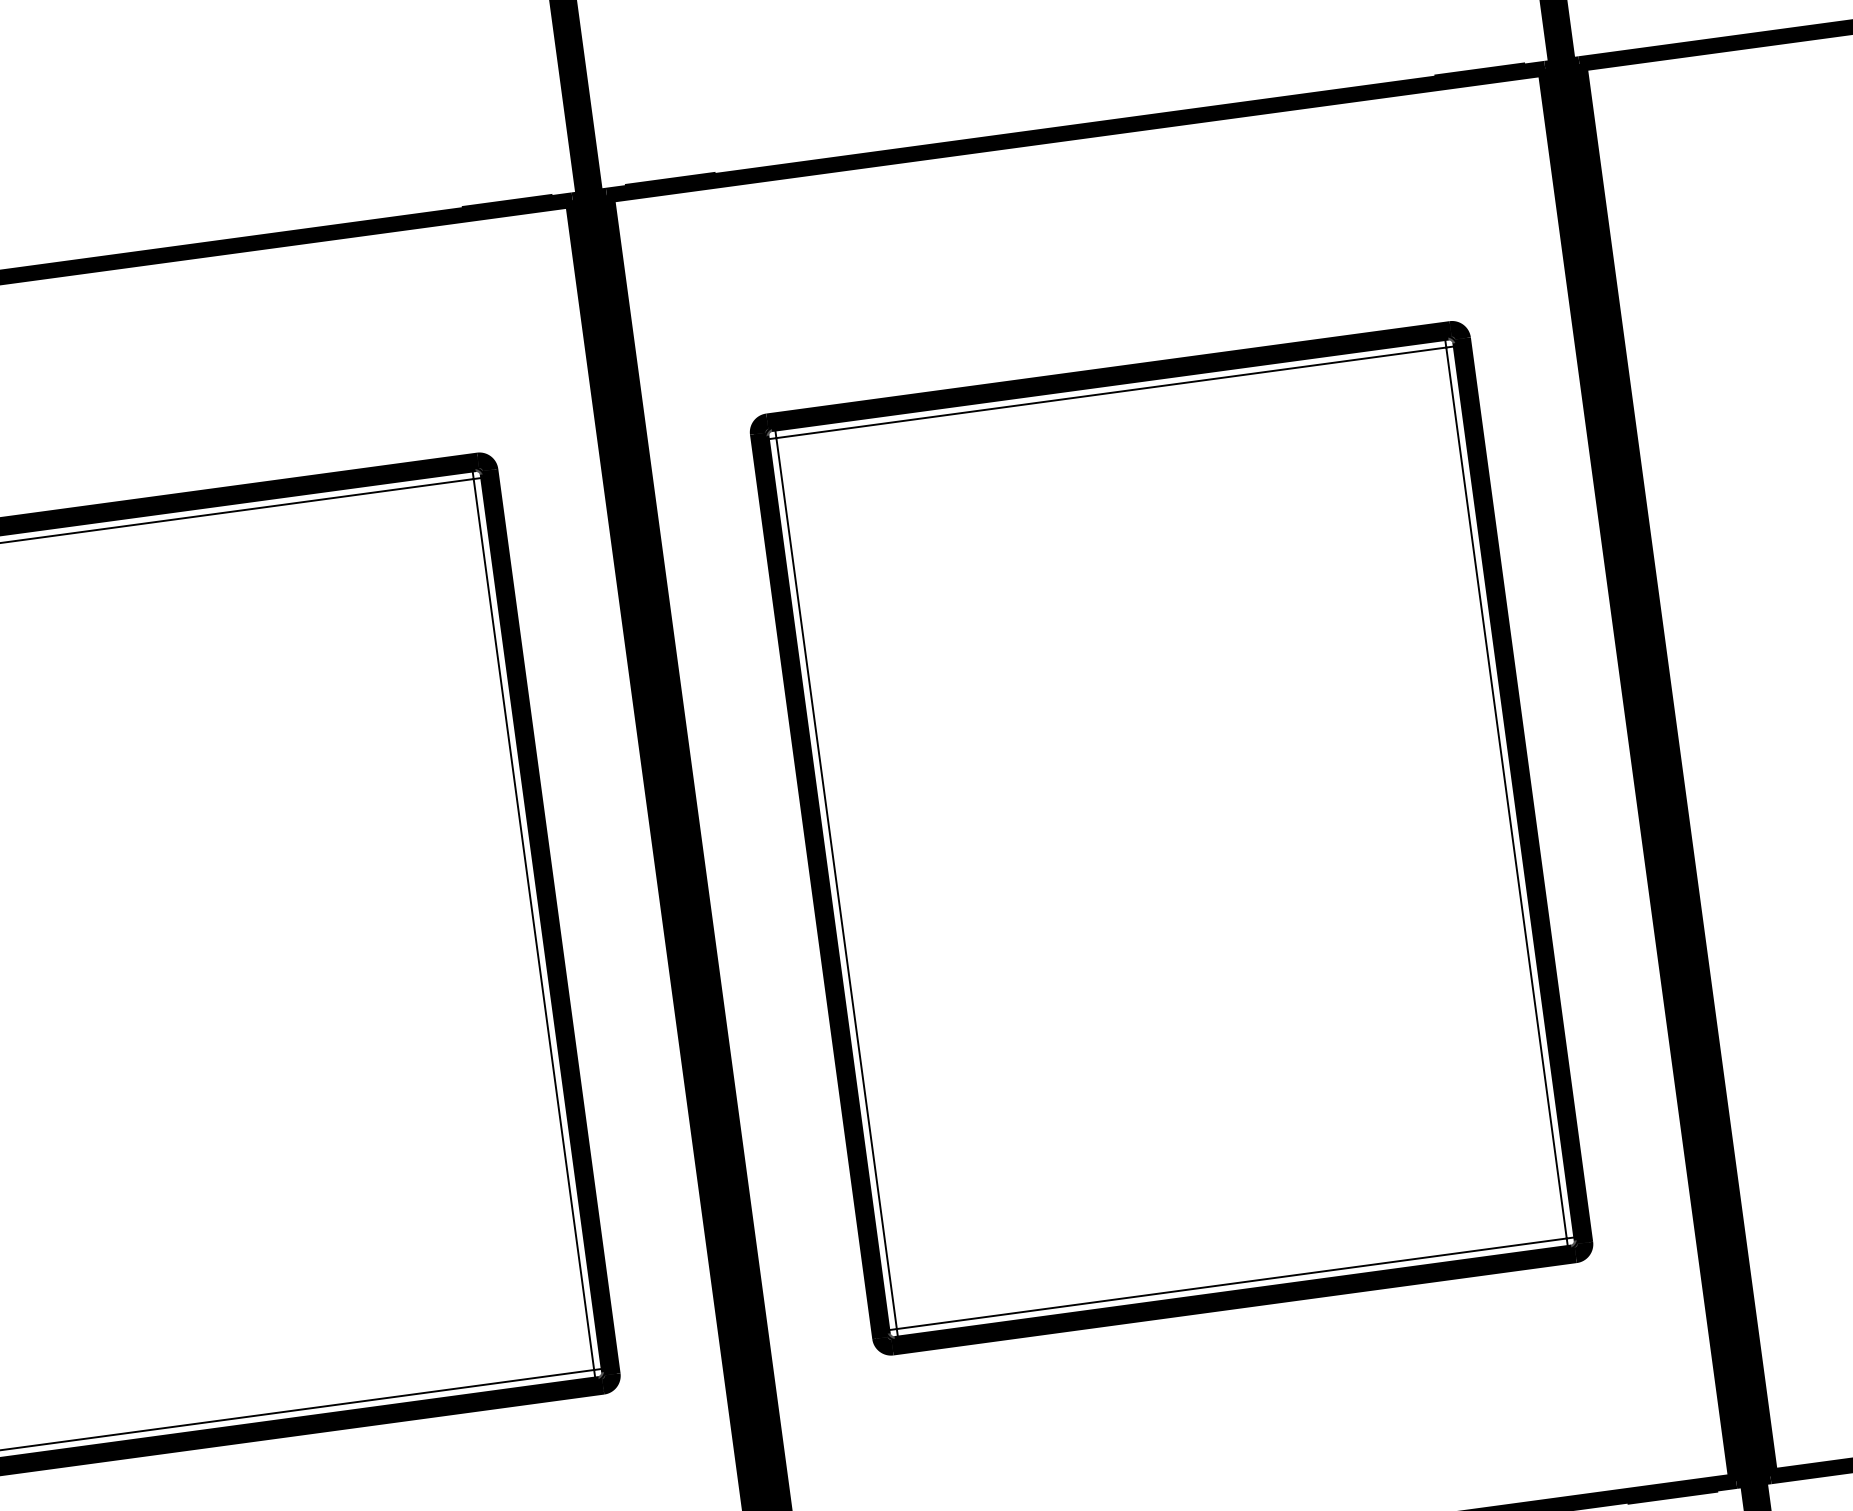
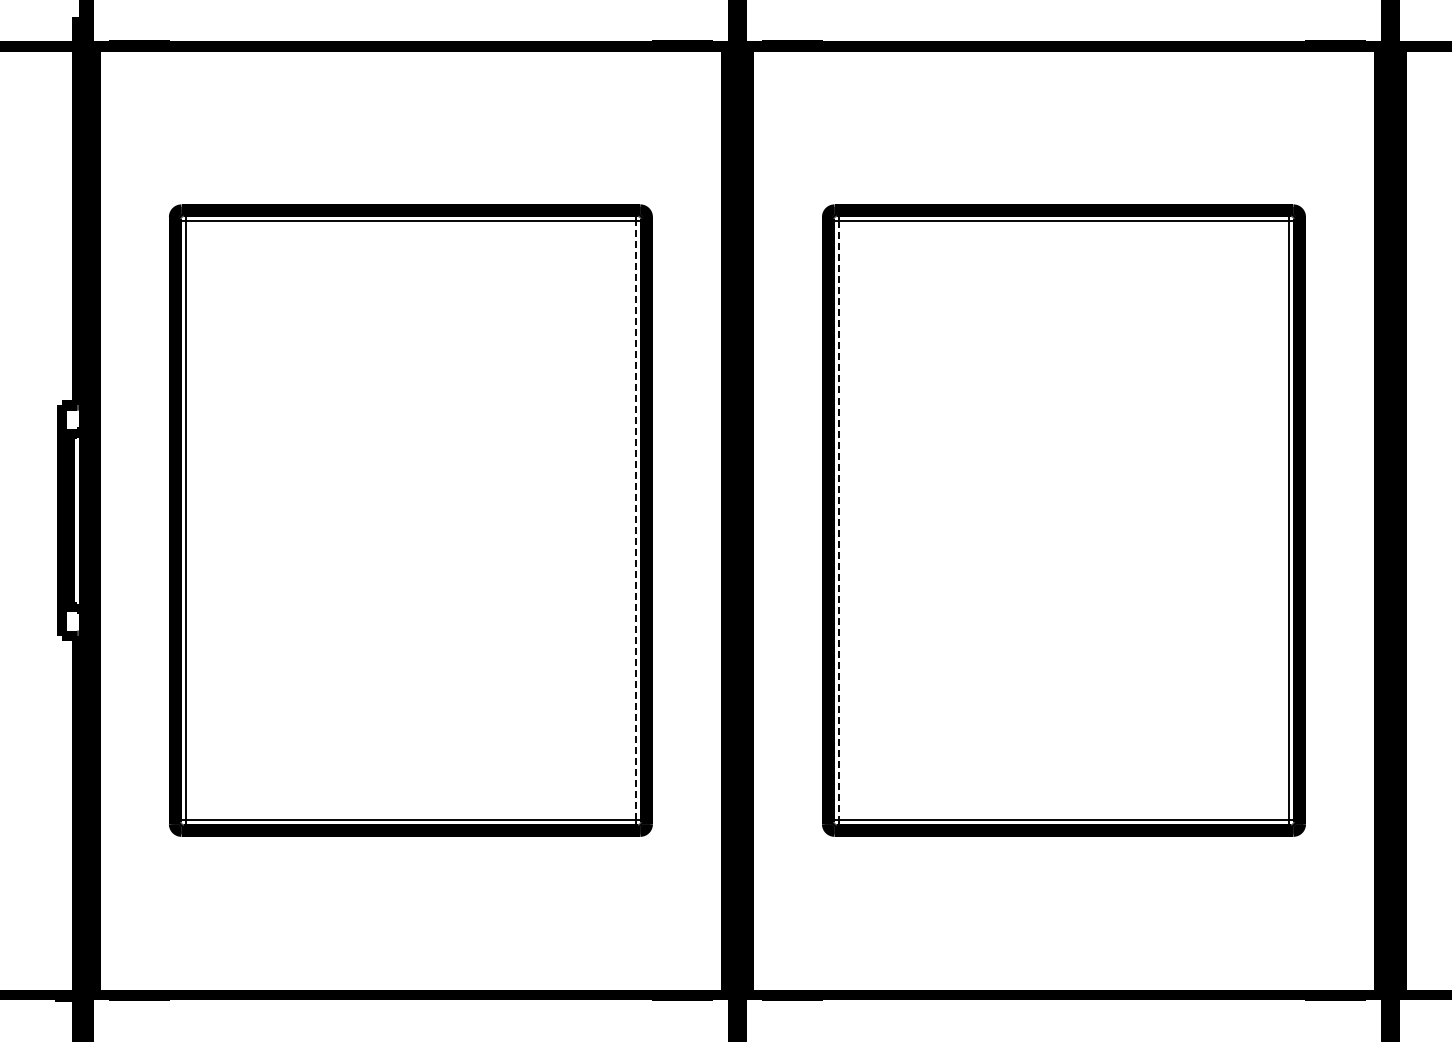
line: (837, 884) -> (839, 521), solid -> dashed
line: (533, 924) -> (635, 520), solid -> dashed

